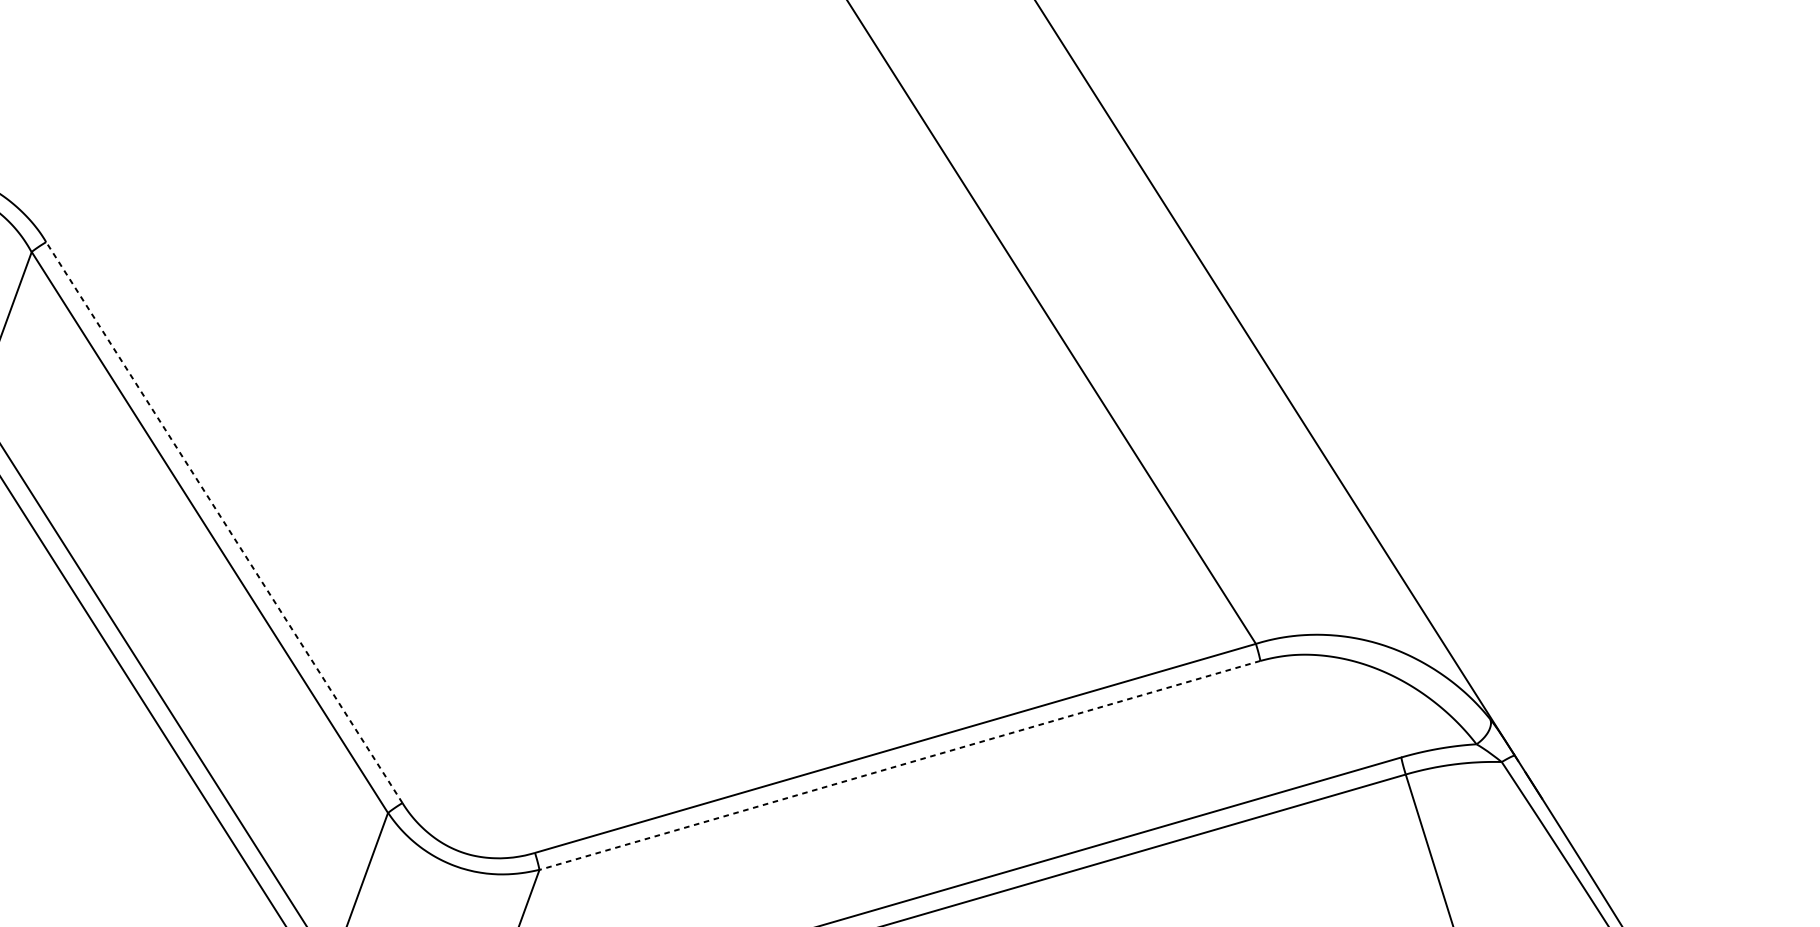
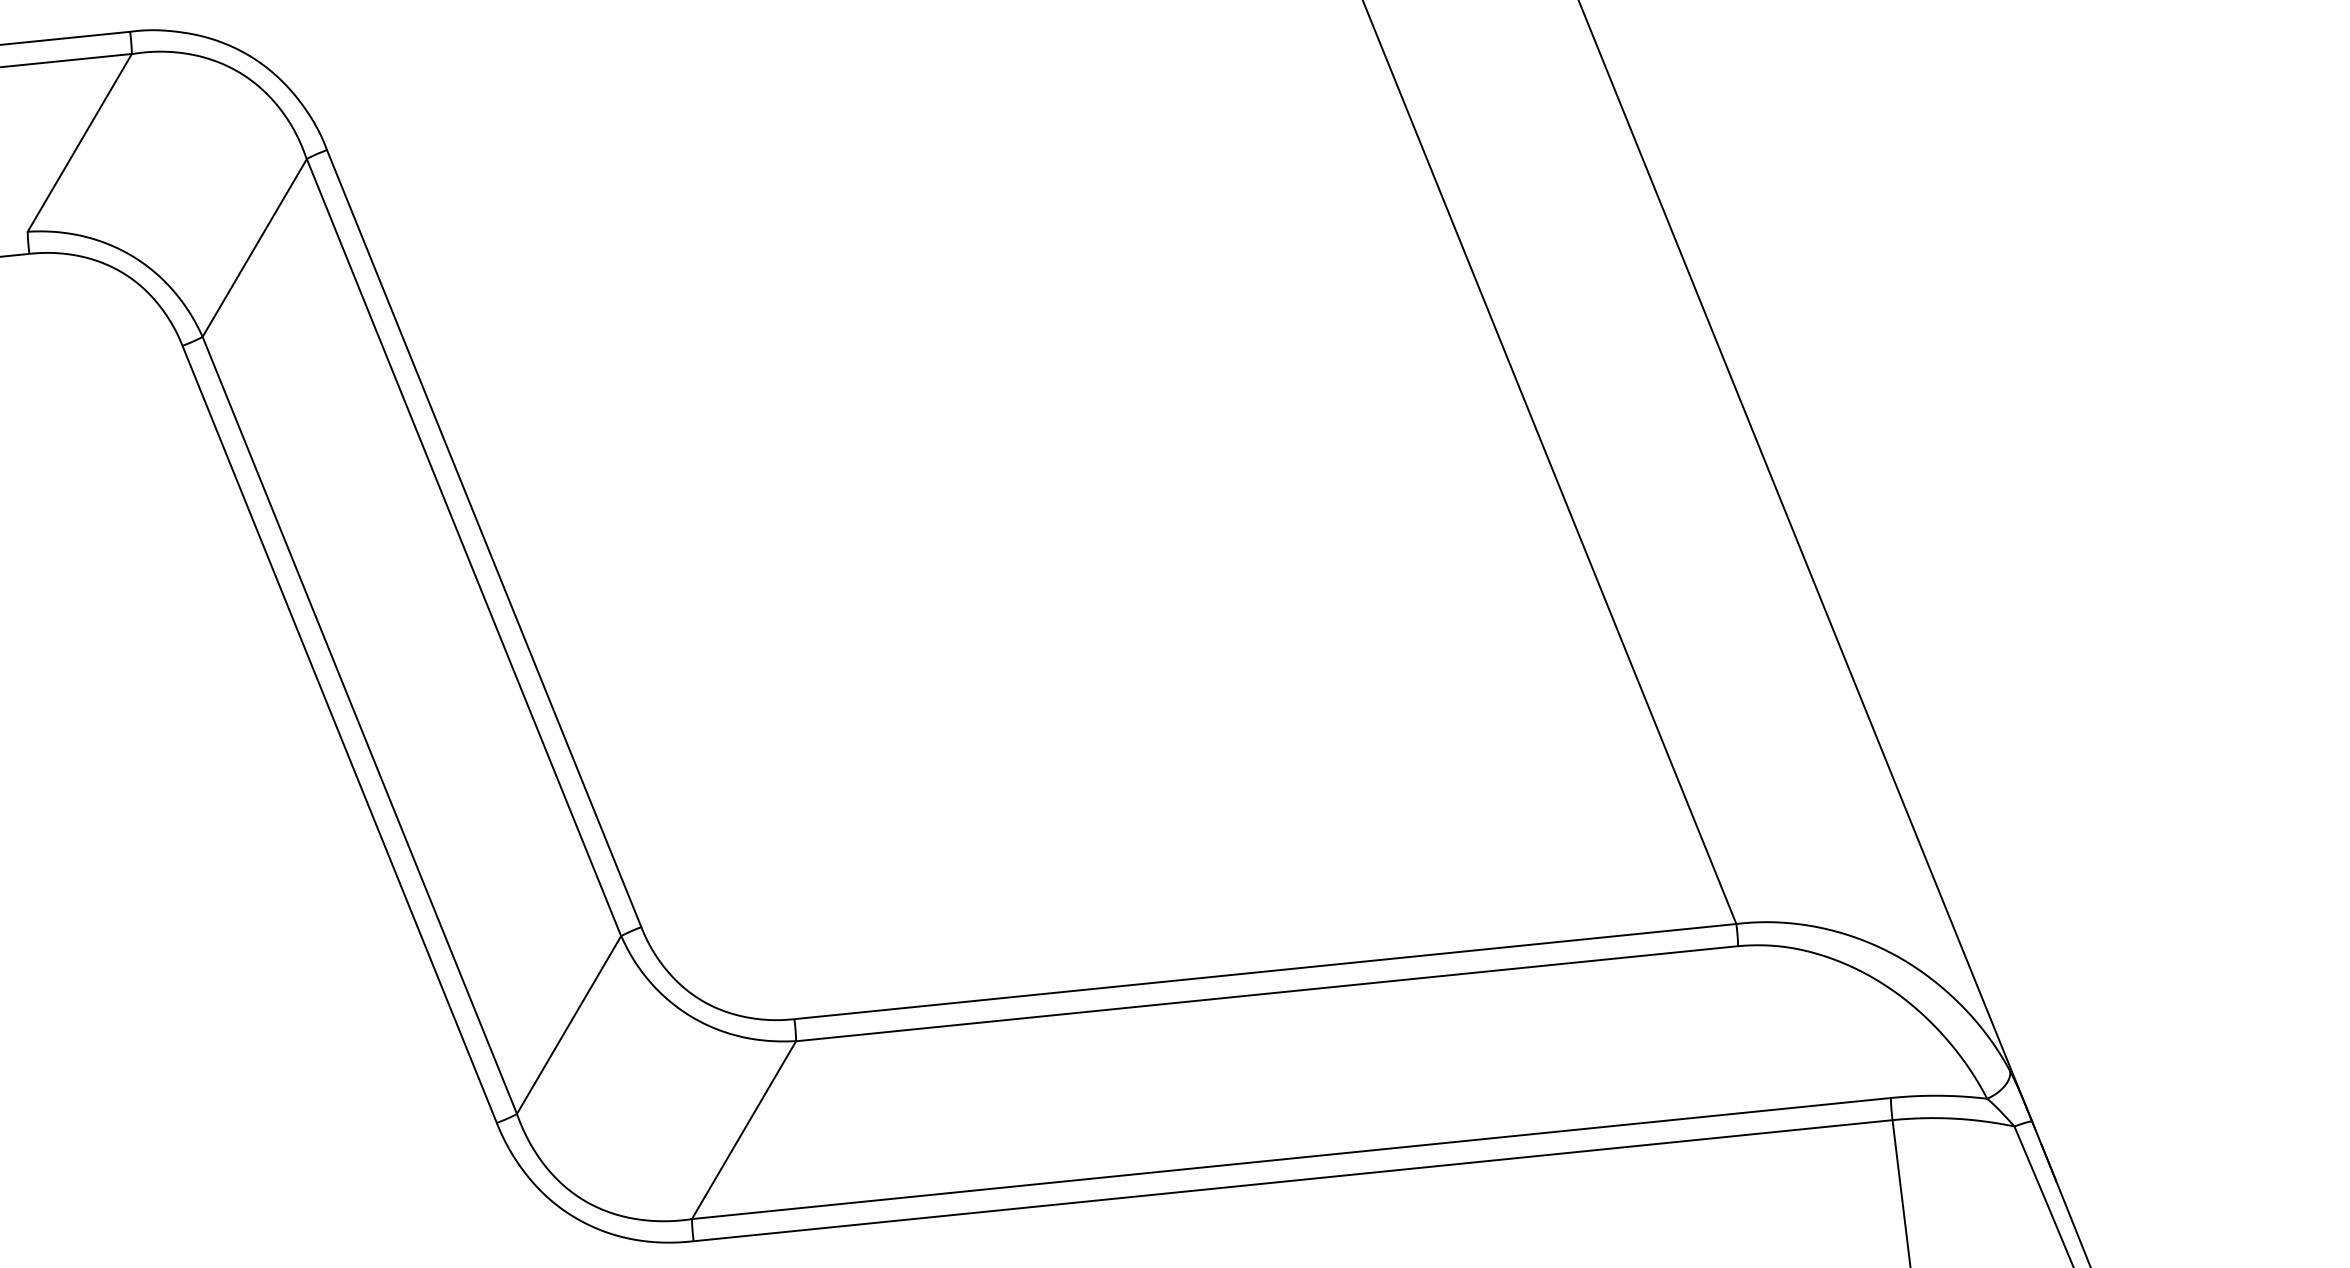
line: (224, 522) -> (484, 538), dashed -> solid
line: (899, 765) -> (1266, 993), dashed -> solid

